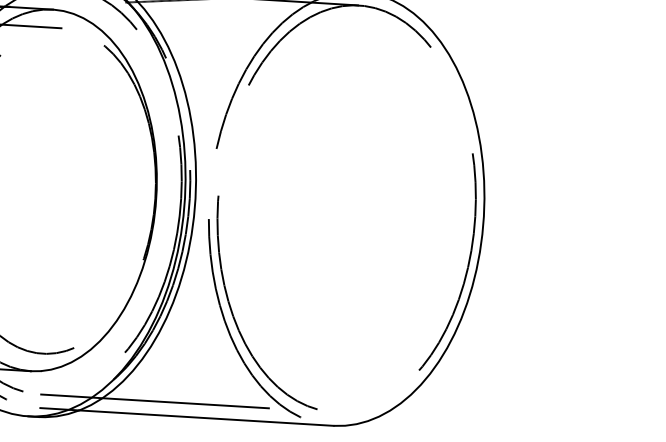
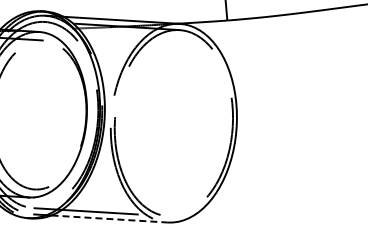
line: (208, 419) -> (110, 219), solid -> dashed

